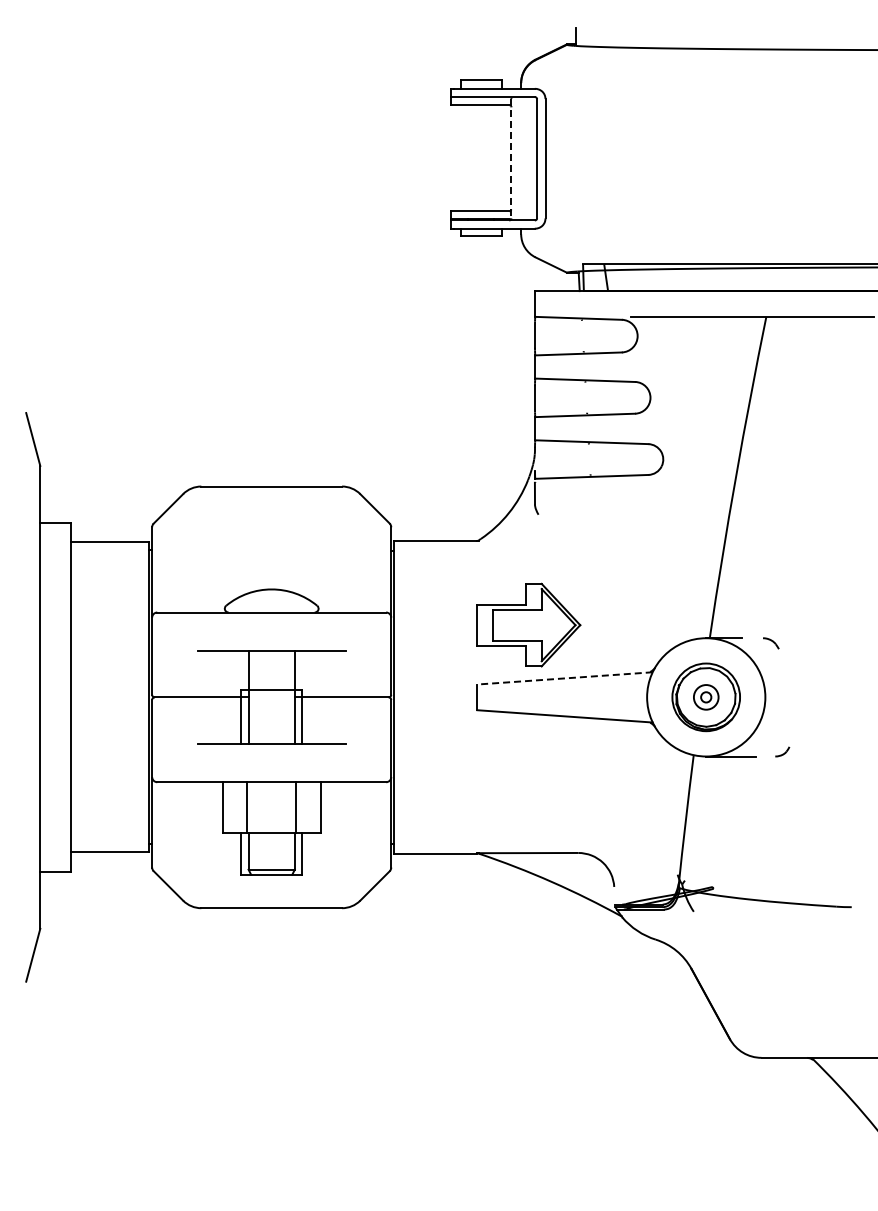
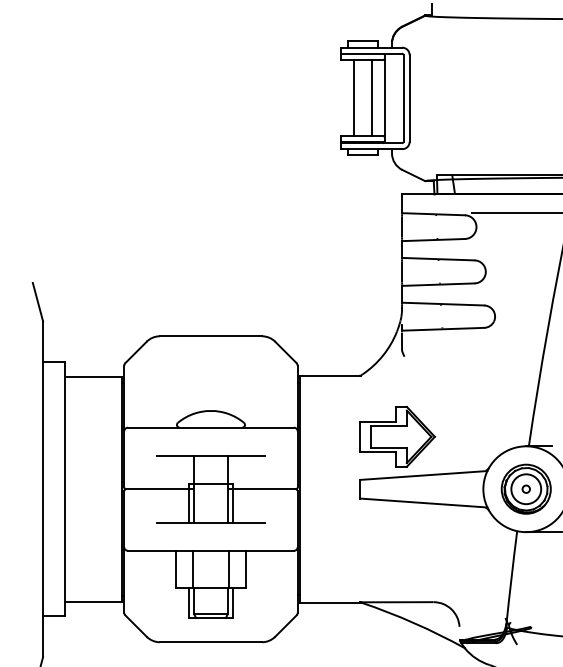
line: (468, 158) -> (353, 98), added
line: (493, 158) -> (371, 98), added
line: (511, 158) -> (384, 98), dashed -> solid
line: (565, 678) -> (424, 475), dashed -> solid
circle: (705, 696) -> (525, 488), size x1.67

